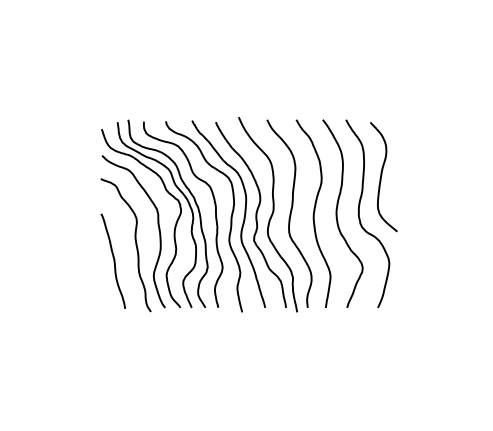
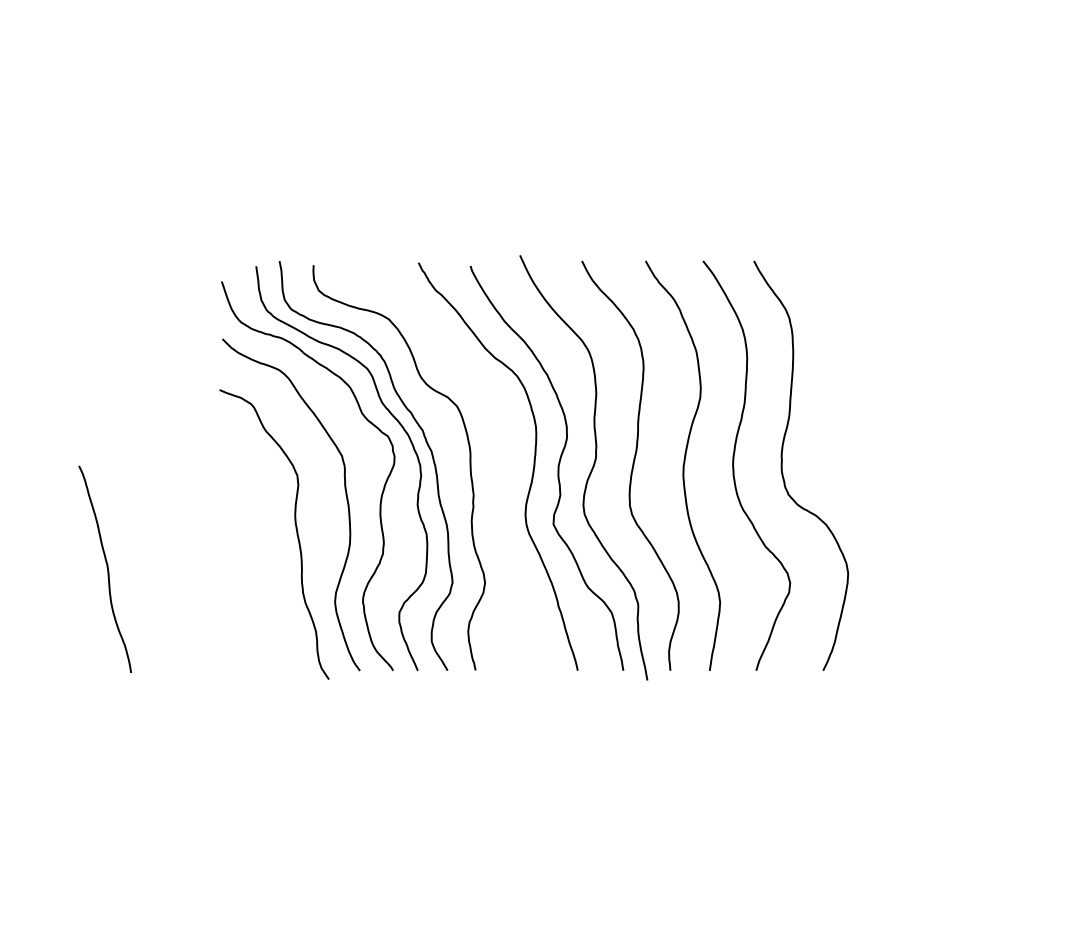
curve: (381, 177) -> (831, 386), removed
curve: (230, 216) -> (502, 471), removed
curve: (113, 260) -> (105, 567), moved

